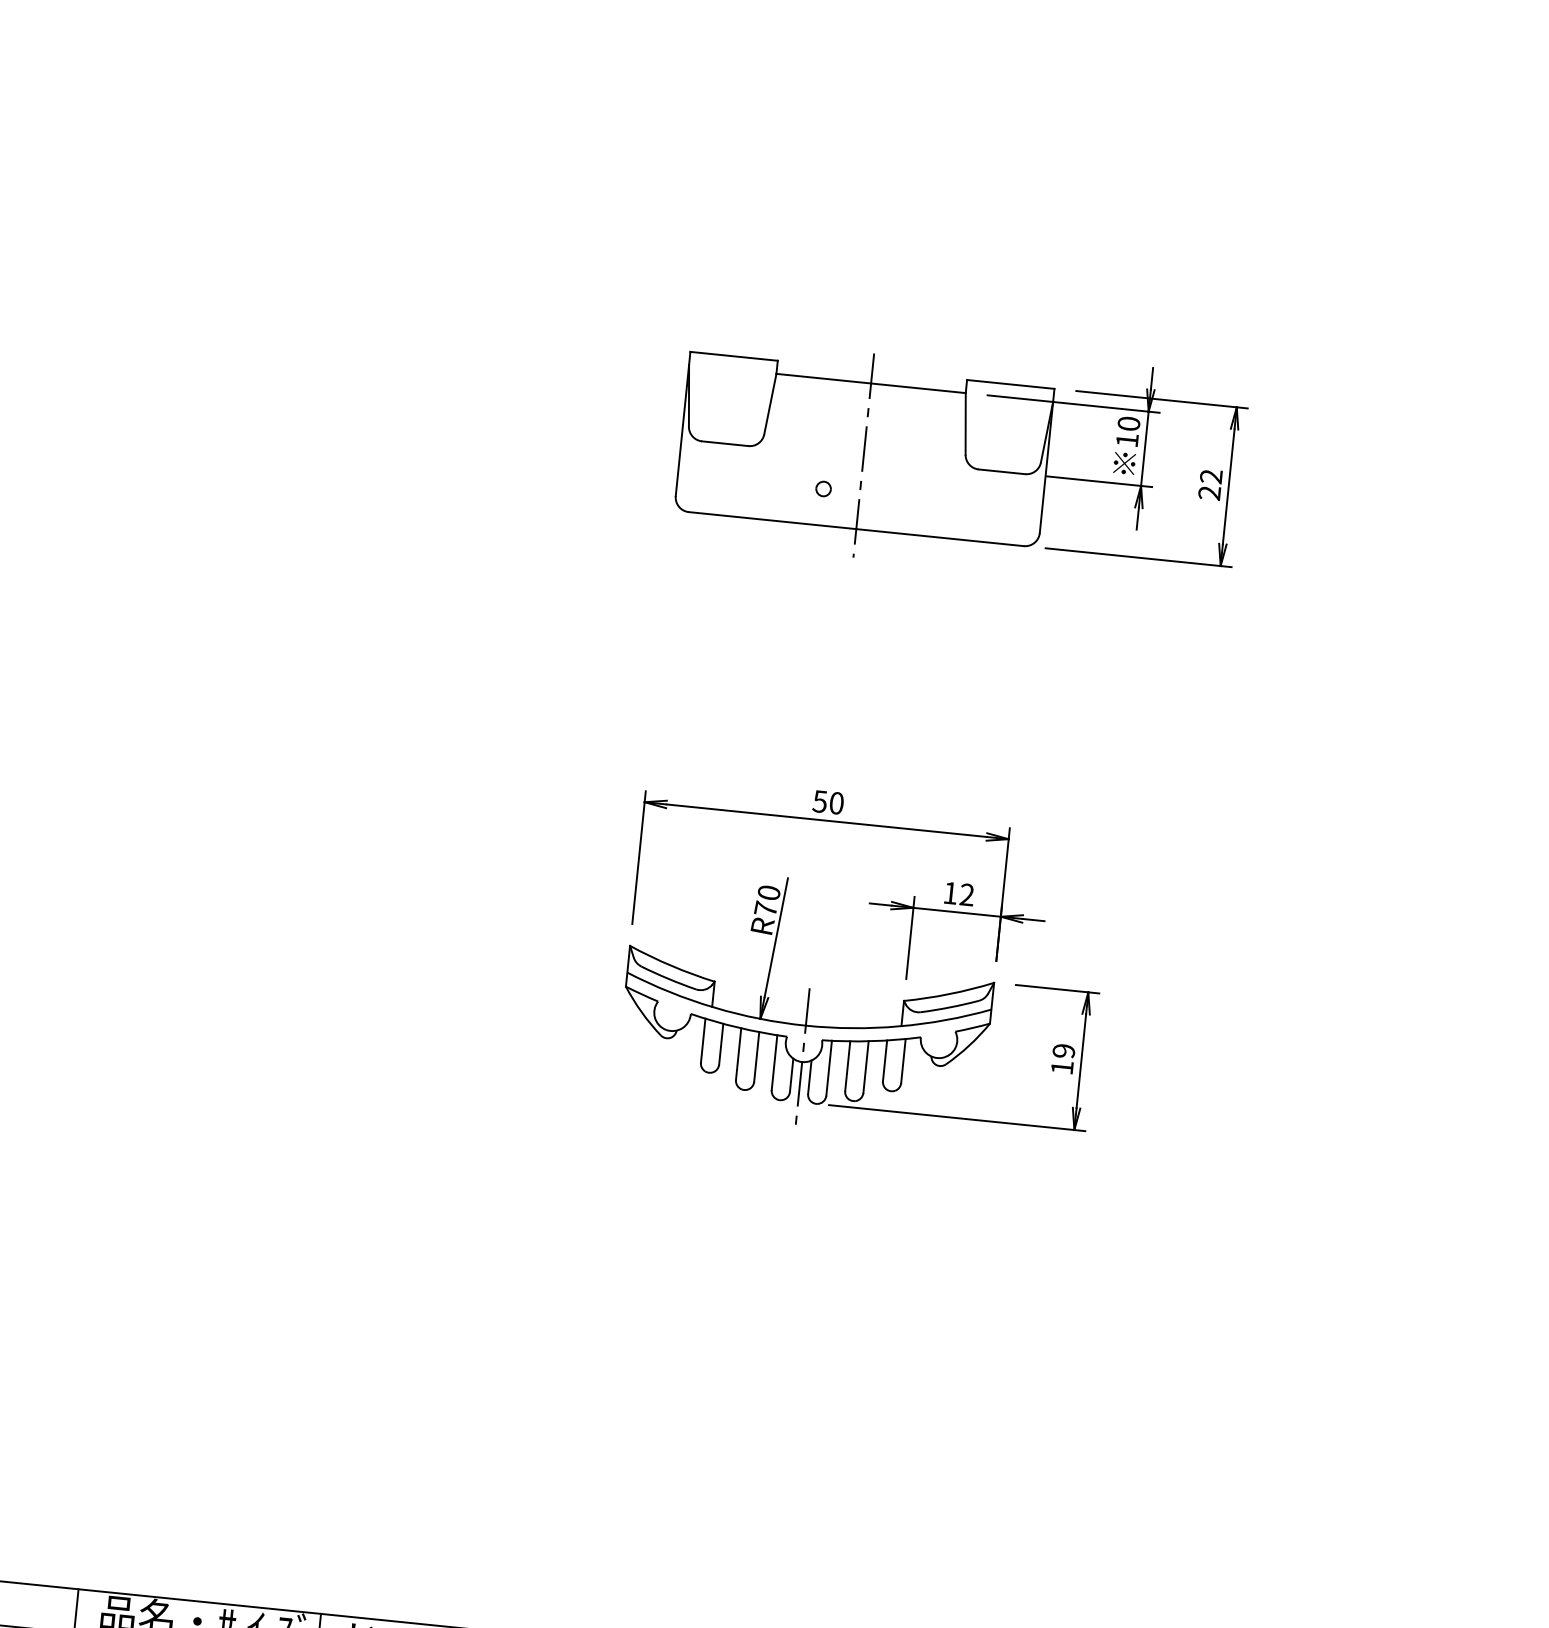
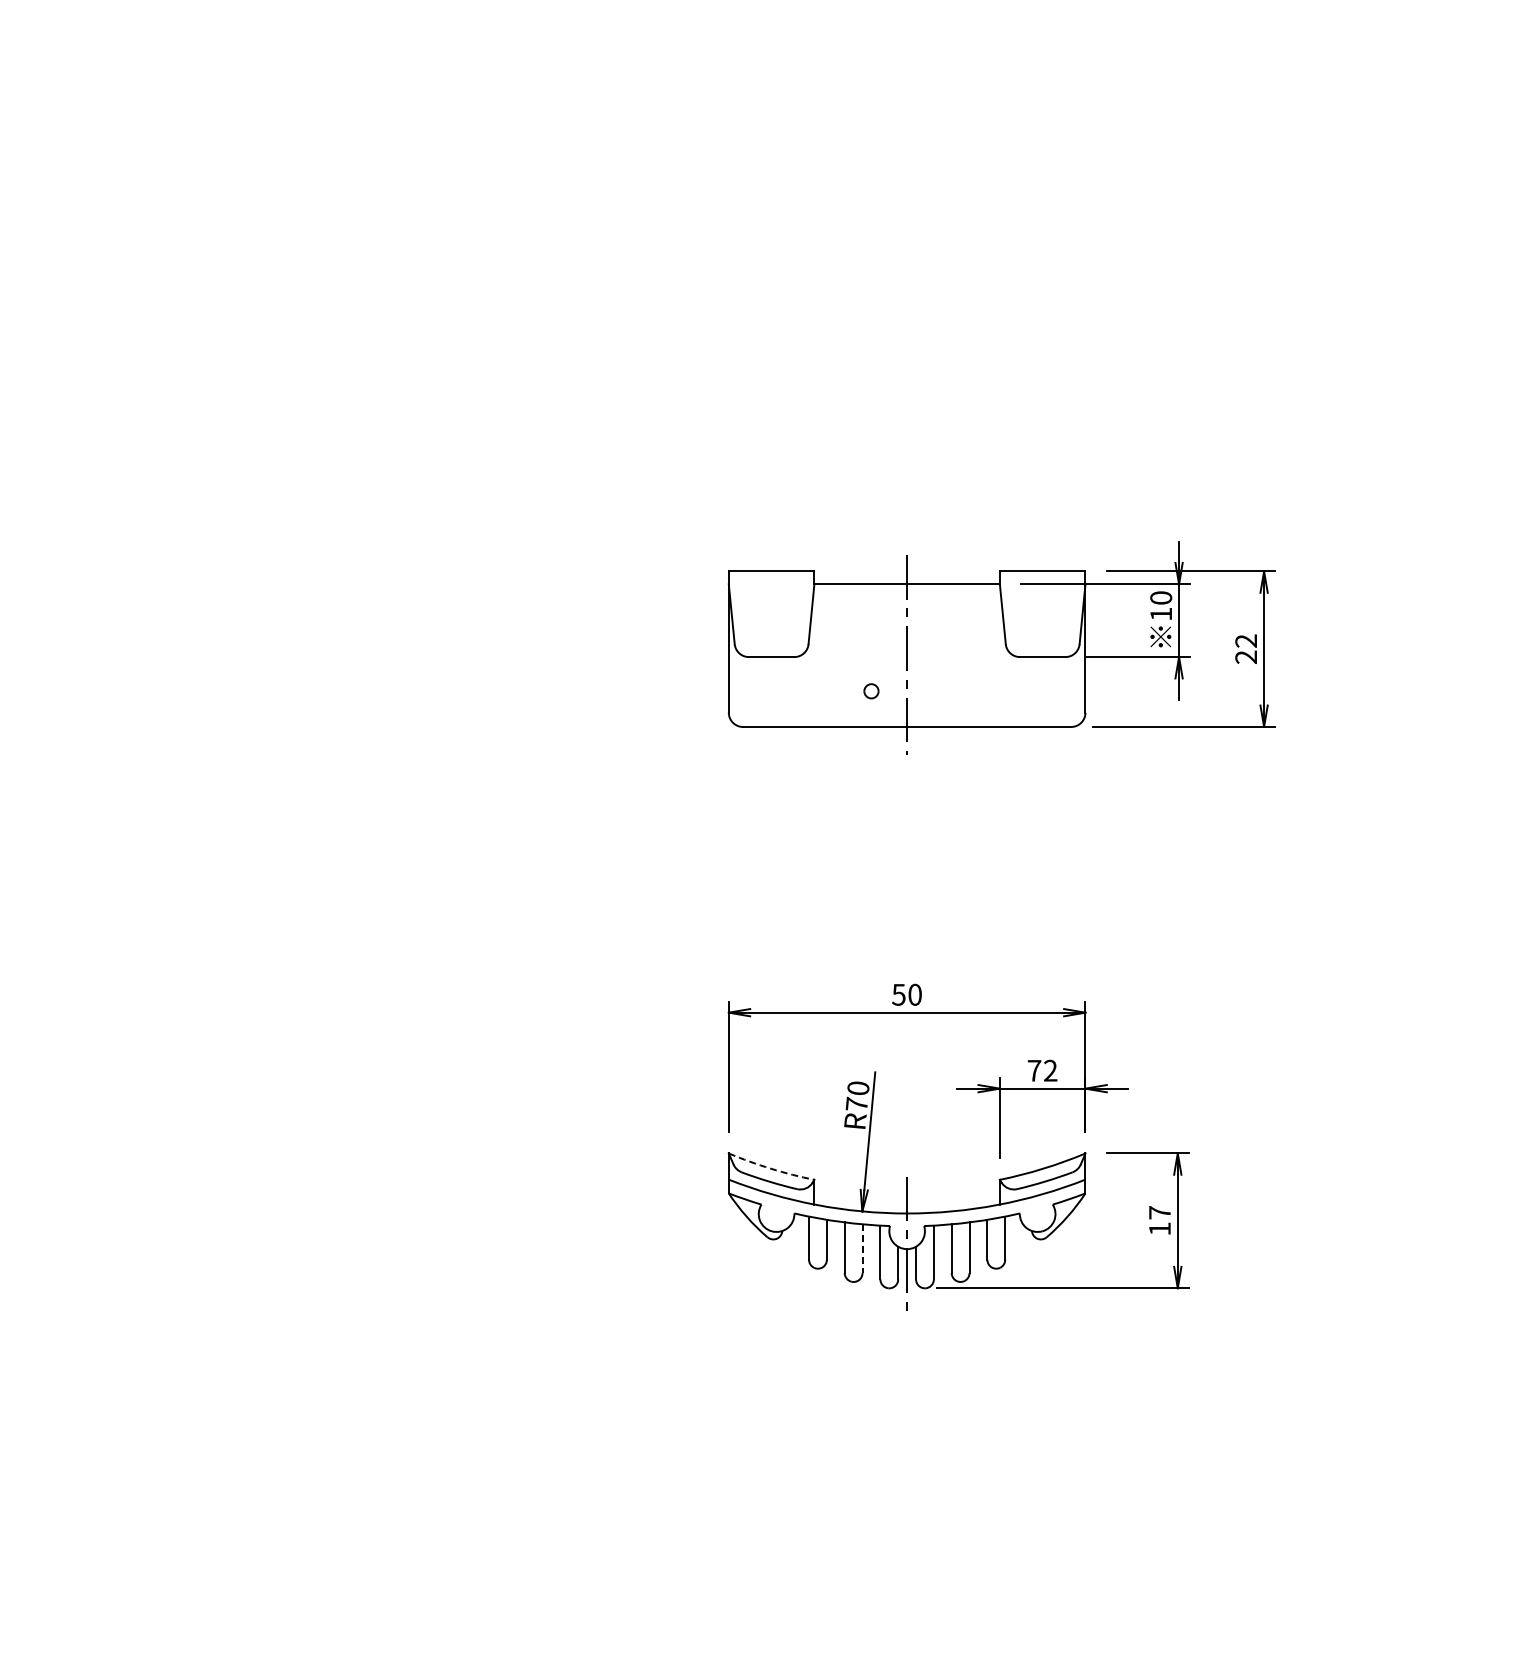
text: (950, 892) -> (1034, 1070), 12 -> 72
arc: (671, 965) -> (770, 1168), solid -> dashed
text: (1063, 1050) -> (1159, 1212), 19 -> 17
line: (756, 1057) -> (862, 1249), solid -> dashed

